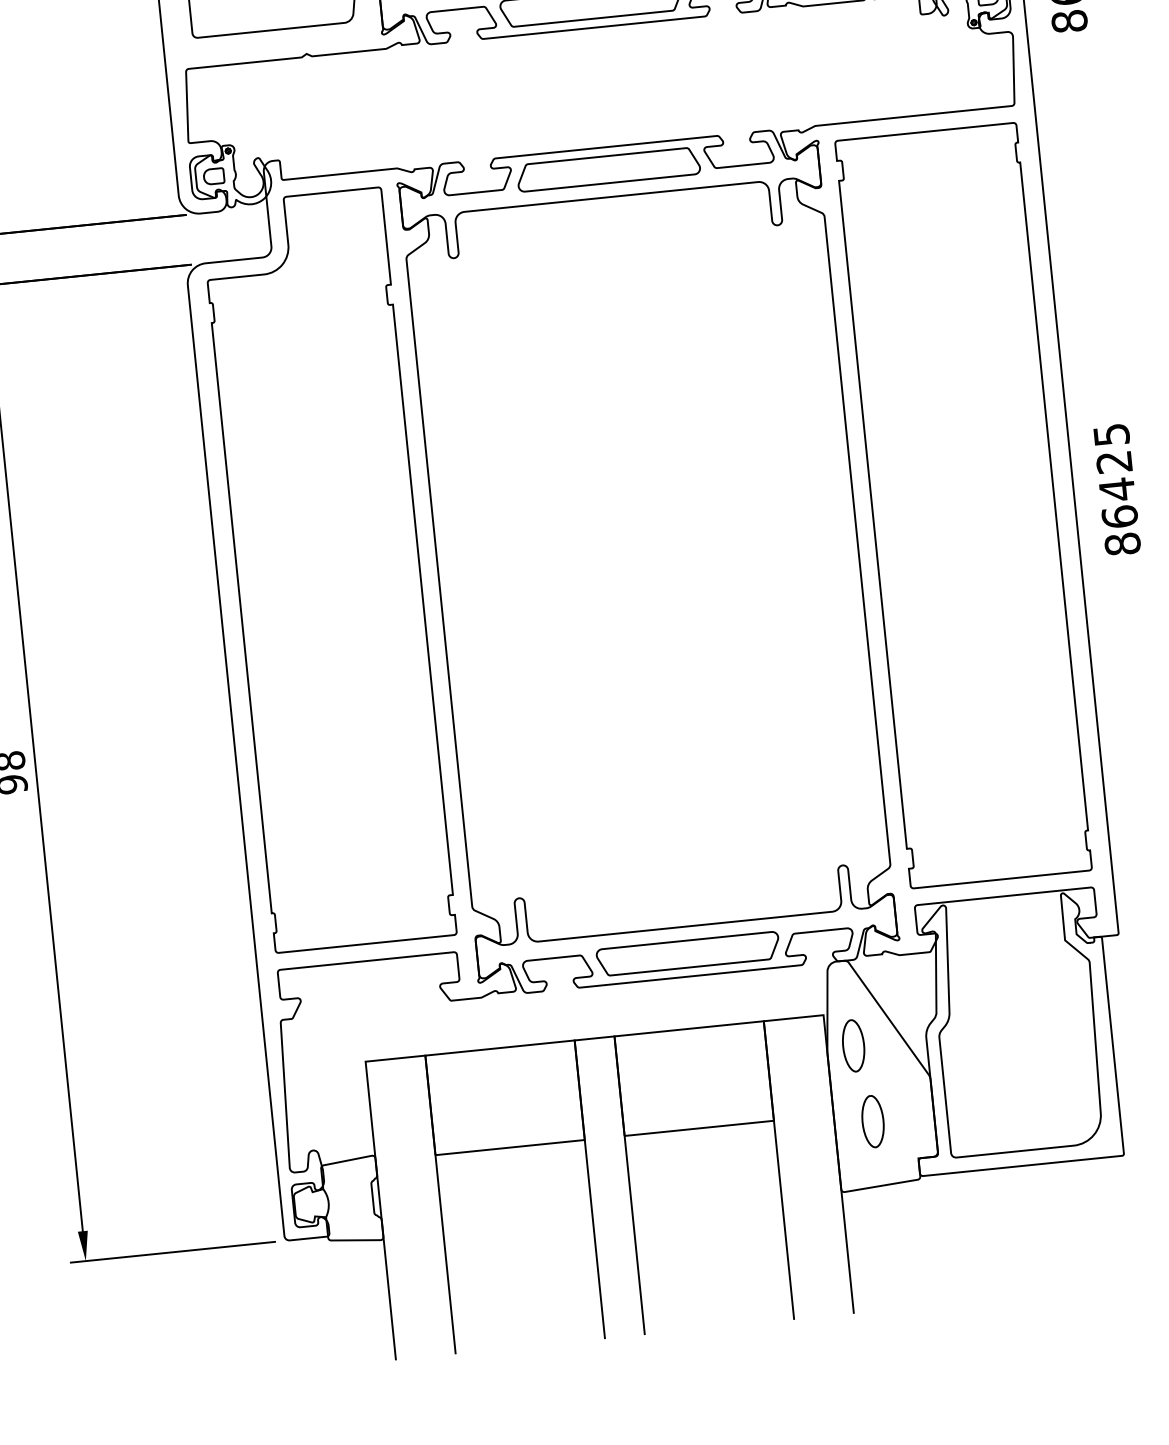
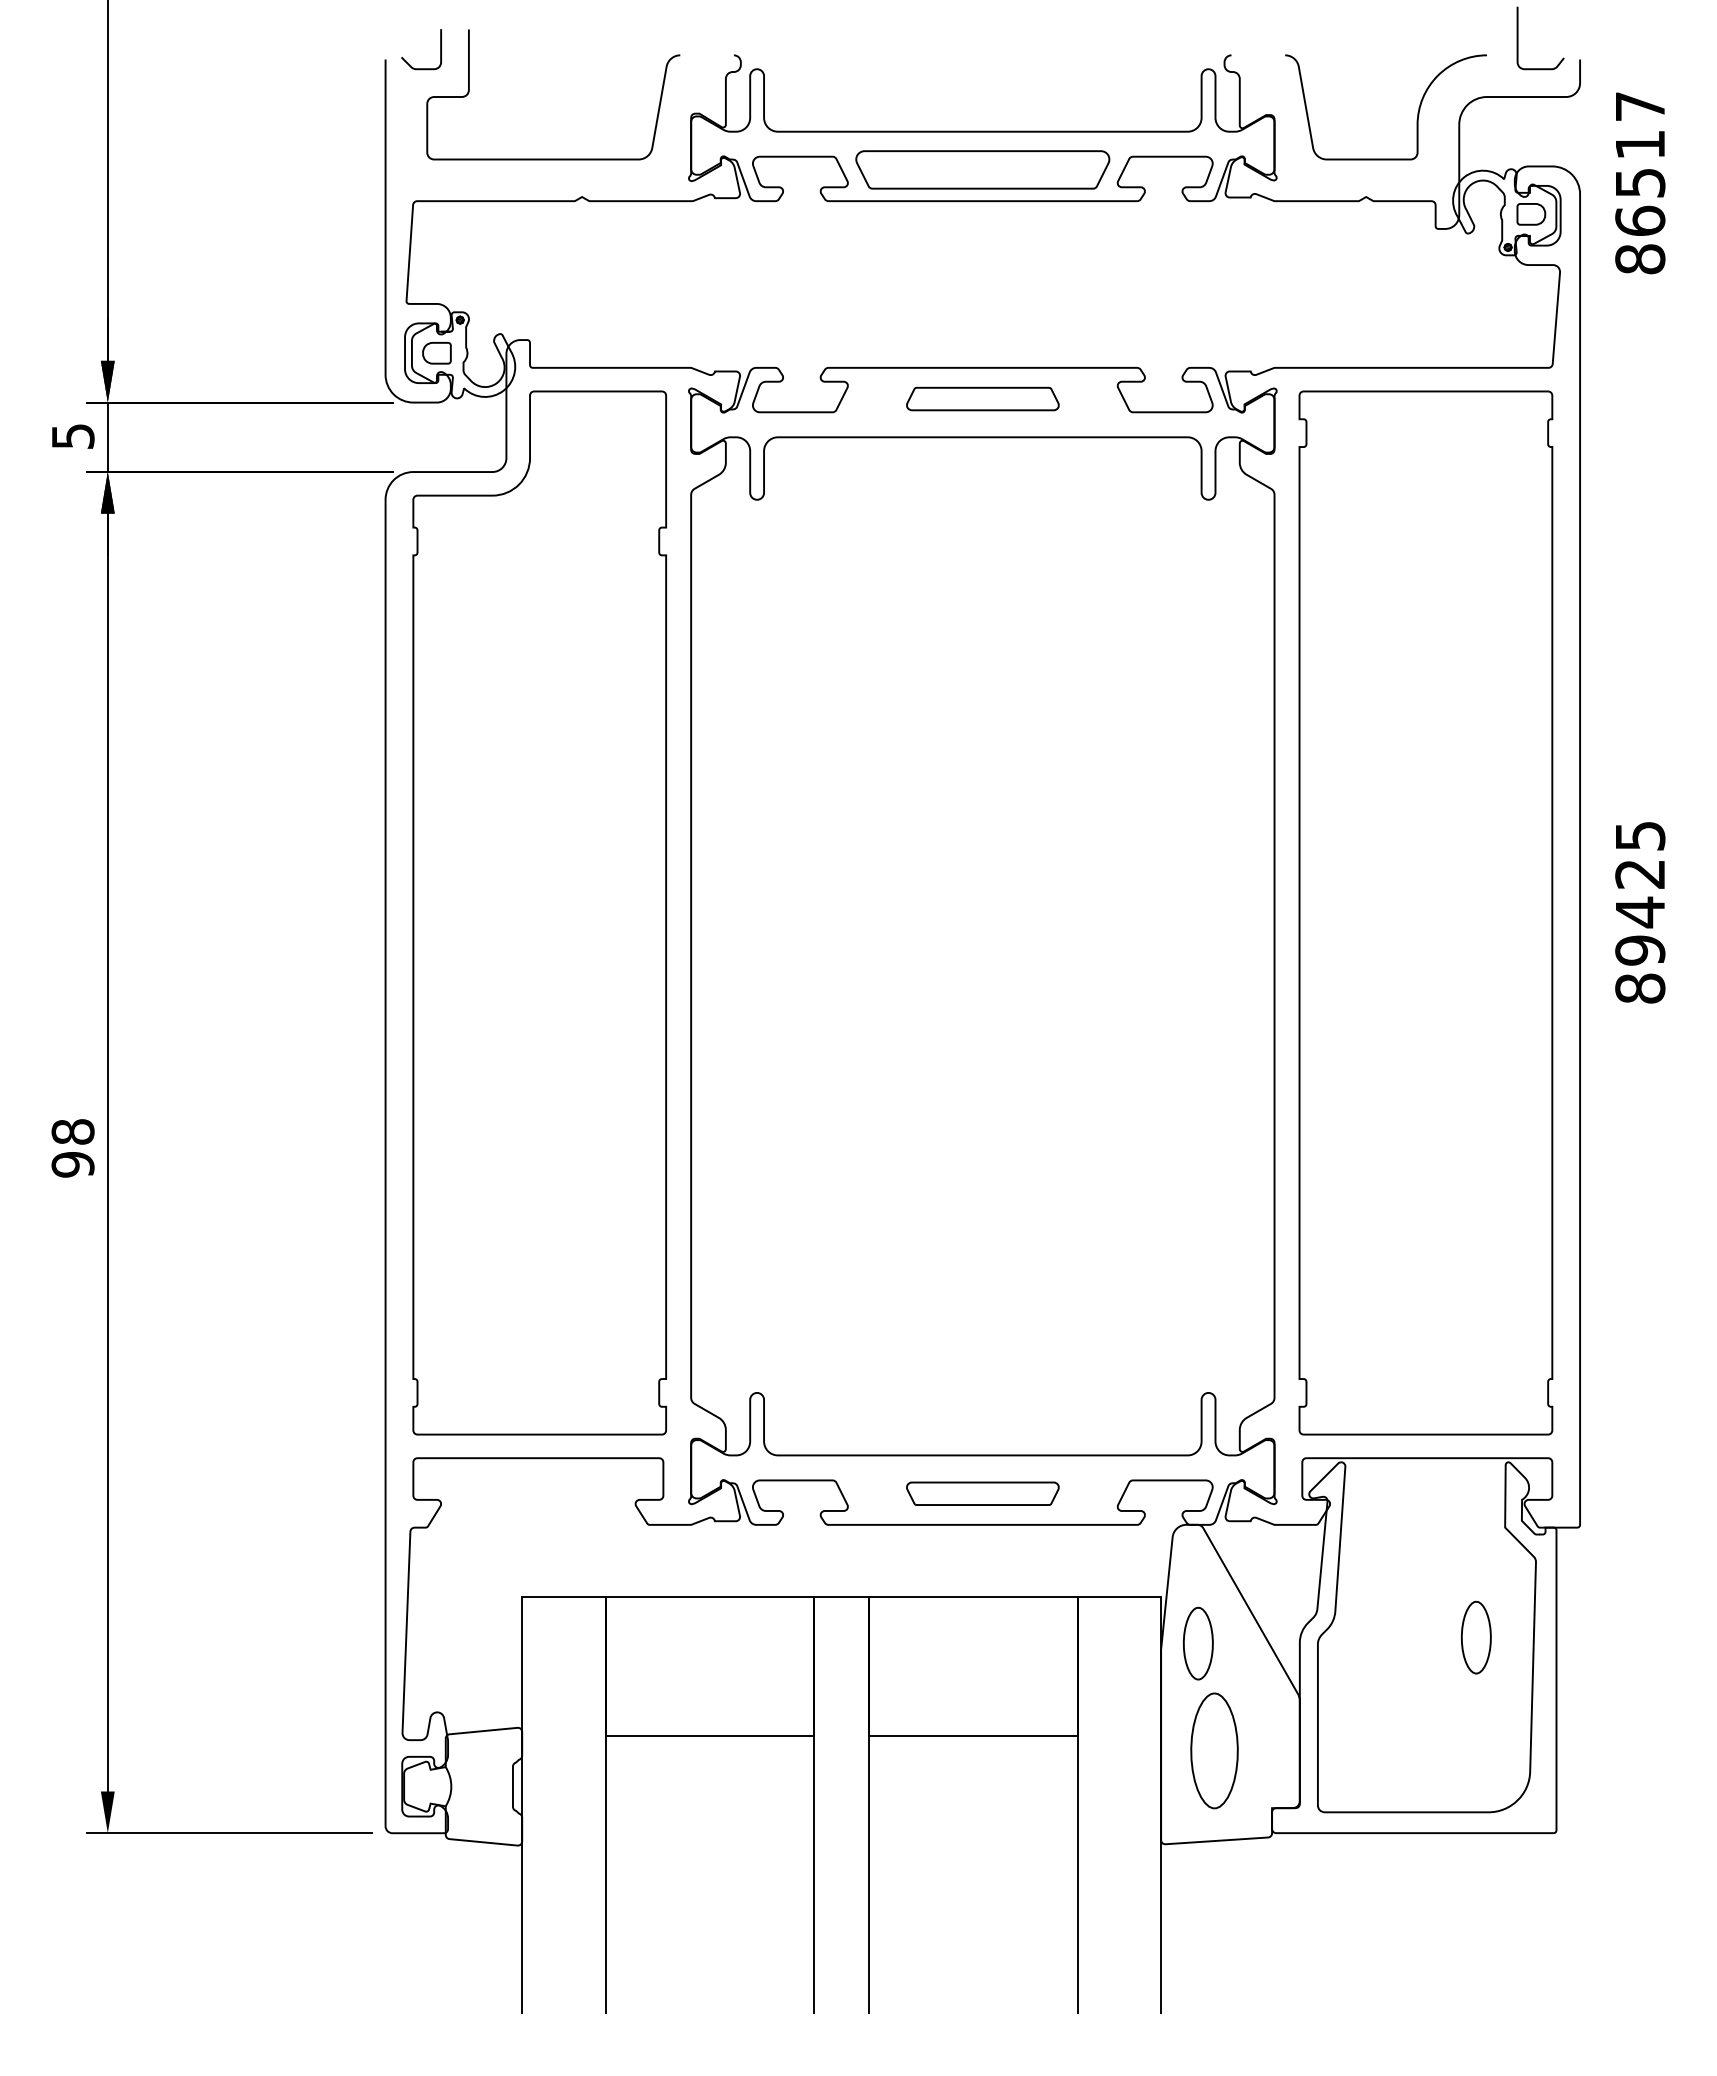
part: (608, 169) -> (982, 398), size x0.6
text: (1120, 516) -> (1640, 950), 86425 -> 89425
part: (688, 953) -> (982, 1493), size x0.6
part: (1051, 1021) -> (1475, 1637), added
part: (873, 1121) -> (1214, 1750), size x1.6

